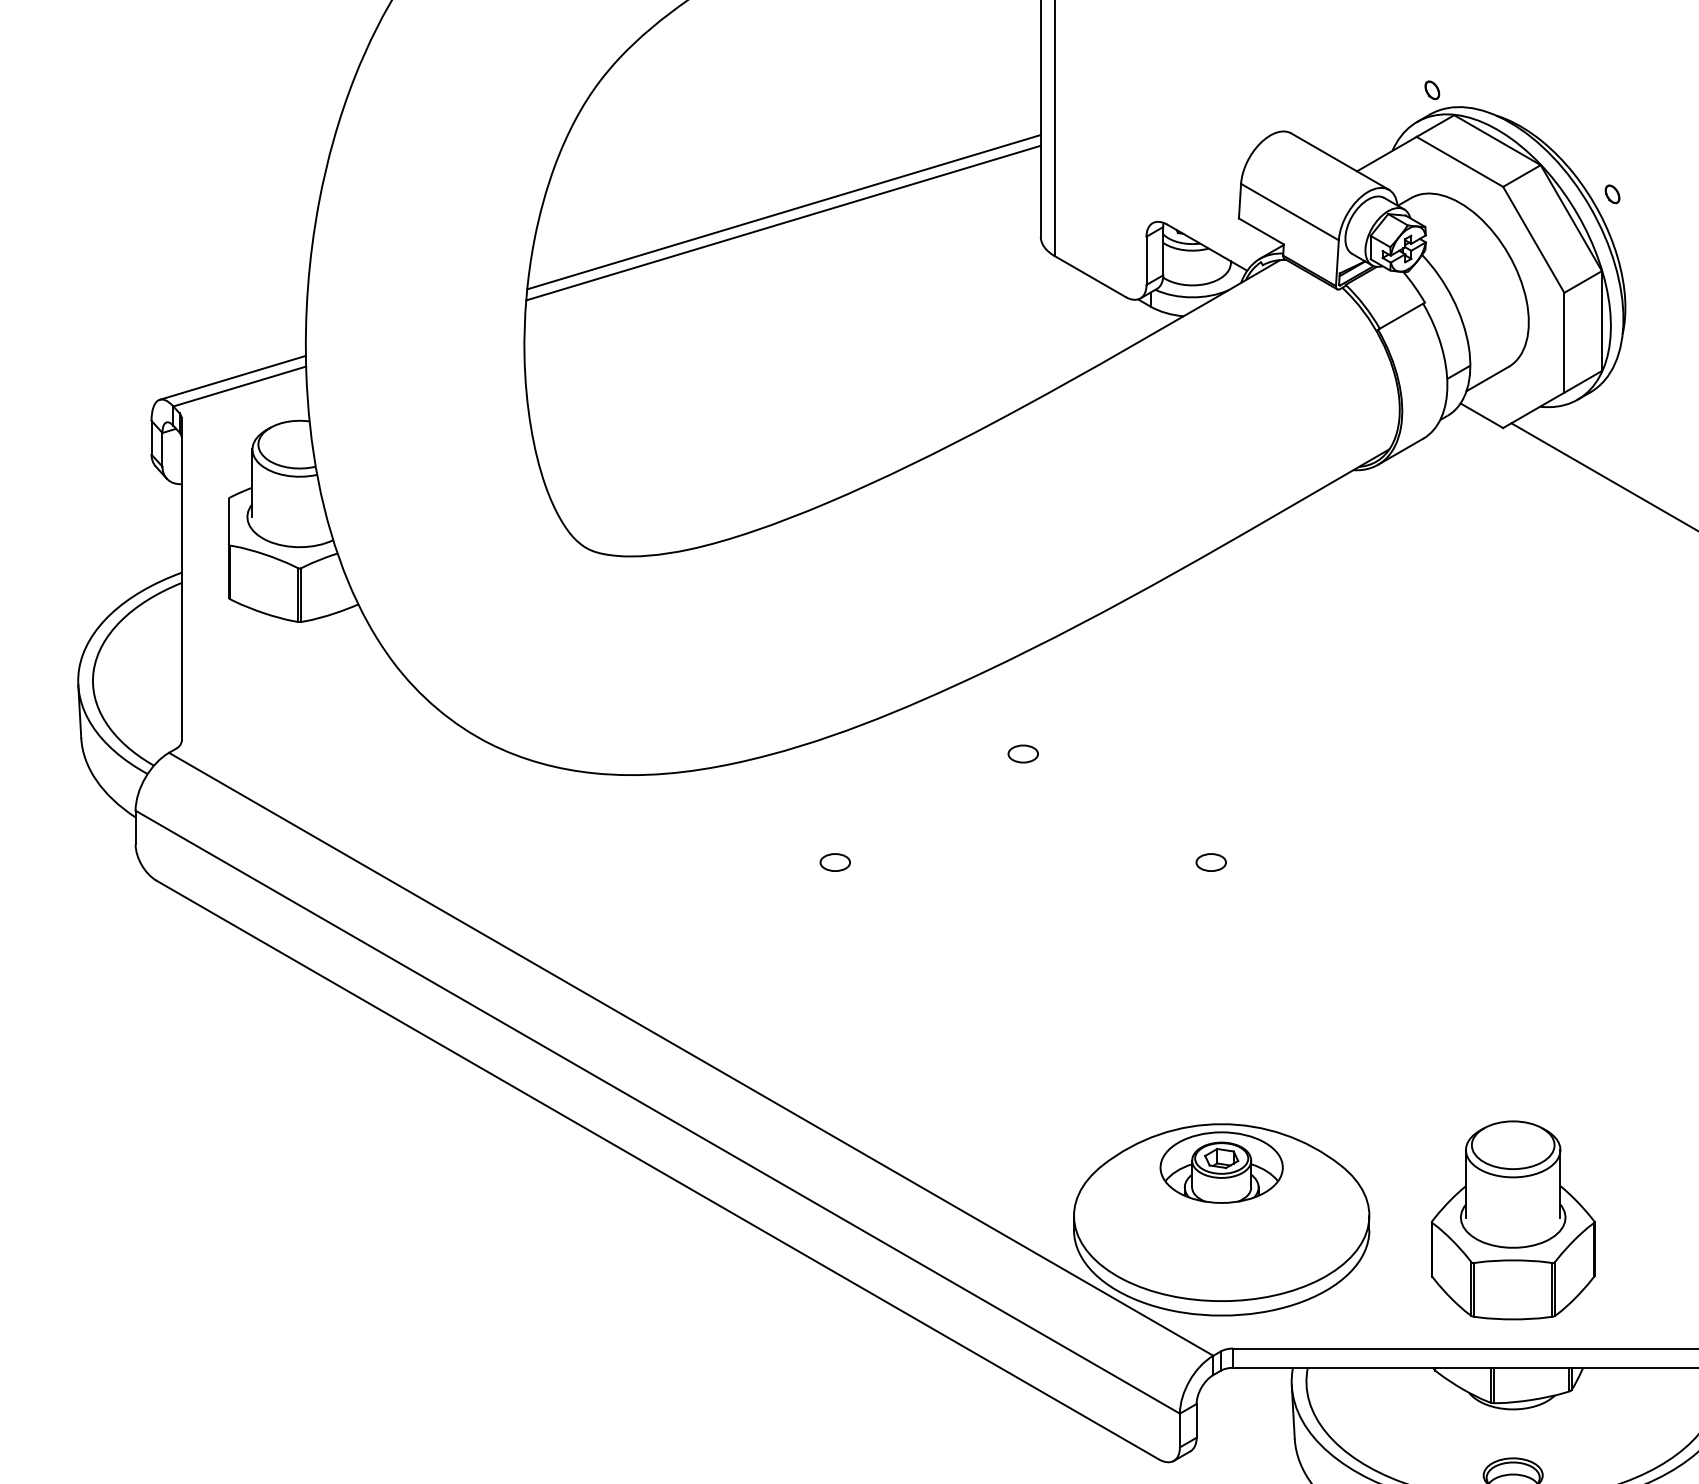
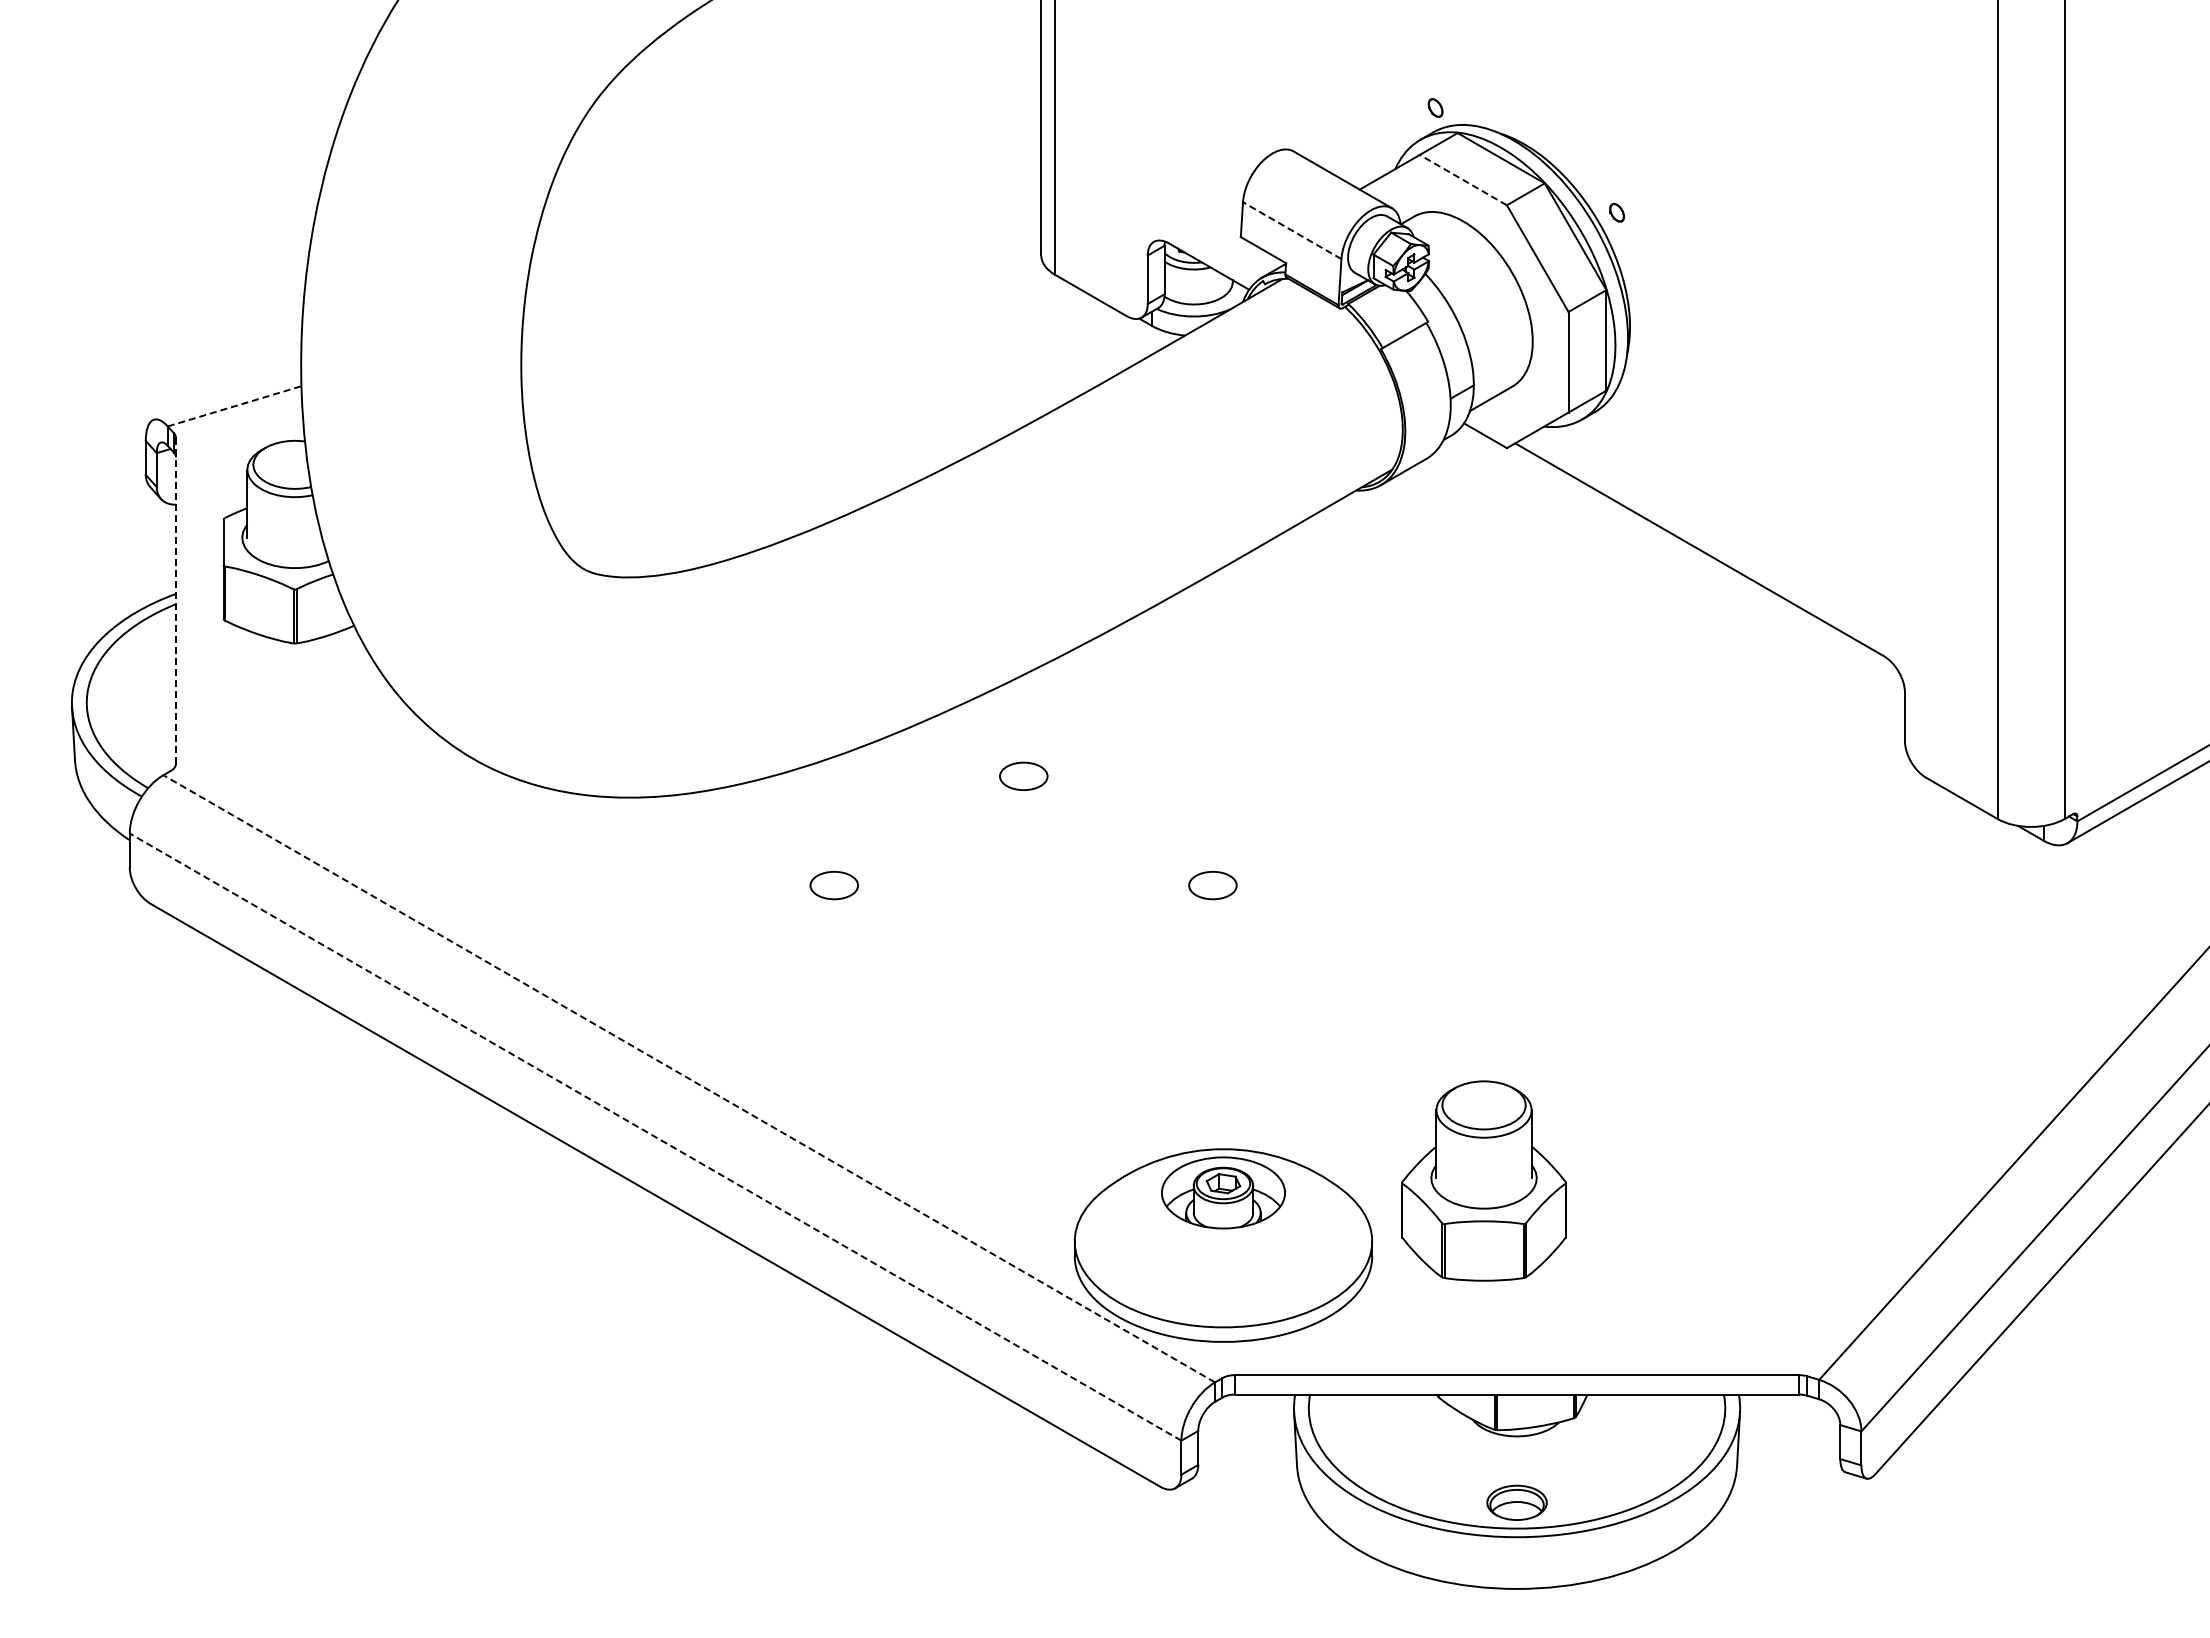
line: (1459, 161) -> (1462, 179), solid -> dashed
line: (783, 211) -> (782, 230), removed
line: (1290, 211) -> (1292, 230), solid -> dashed
line: (783, 222) -> (782, 241), removed
line: (232, 377) -> (227, 397), removed
line: (239, 386) -> (234, 406), solid -> dashed
line: (182, 579) -> (176, 600), solid -> dashed
part: (1023, 754) -> (1023, 776), size x1.6
part: (835, 862) -> (834, 885), size x1.6
part: (1210, 862) -> (1212, 885), size x1.6
line: (690, 1054) -> (688, 1078), solid -> dashed
line: (657, 1111) -> (655, 1136), solid -> dashed
part: (1512, 1219) -> (1483, 1180), moved

